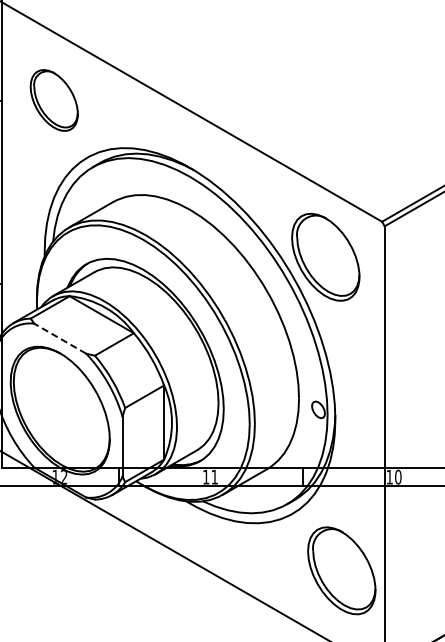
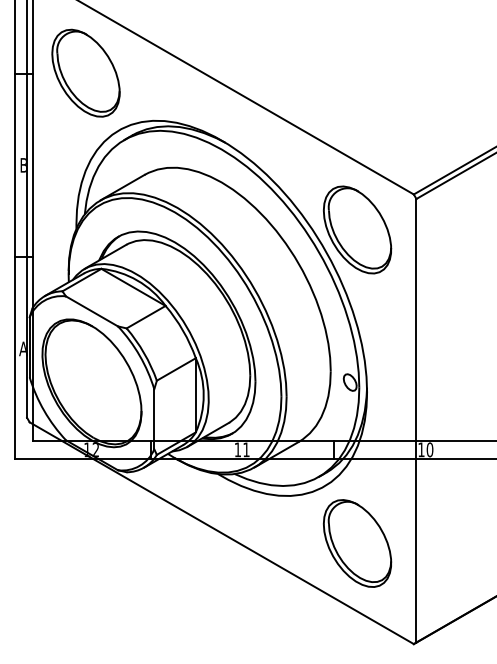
part: (53, 99) -> (85, 72), size x1.43
line: (59, 338) -> (91, 311), dashed -> solid
part: (341, 570) -> (357, 543), moved

